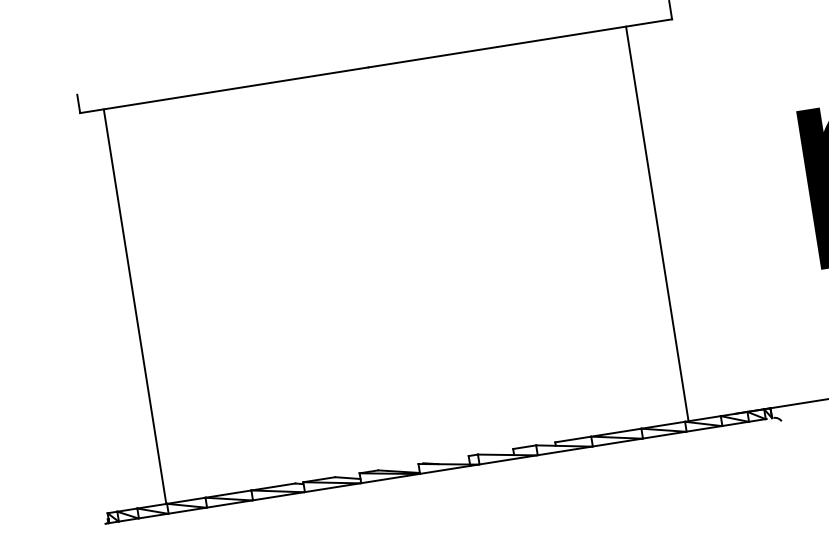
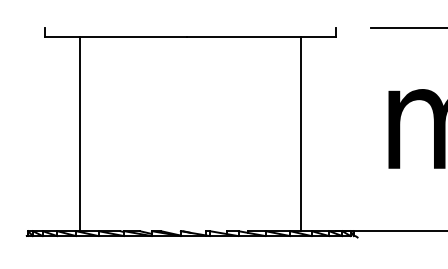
line: (657, 224) -> (301, 134), moved
line: (136, 306) -> (80, 134), moved

